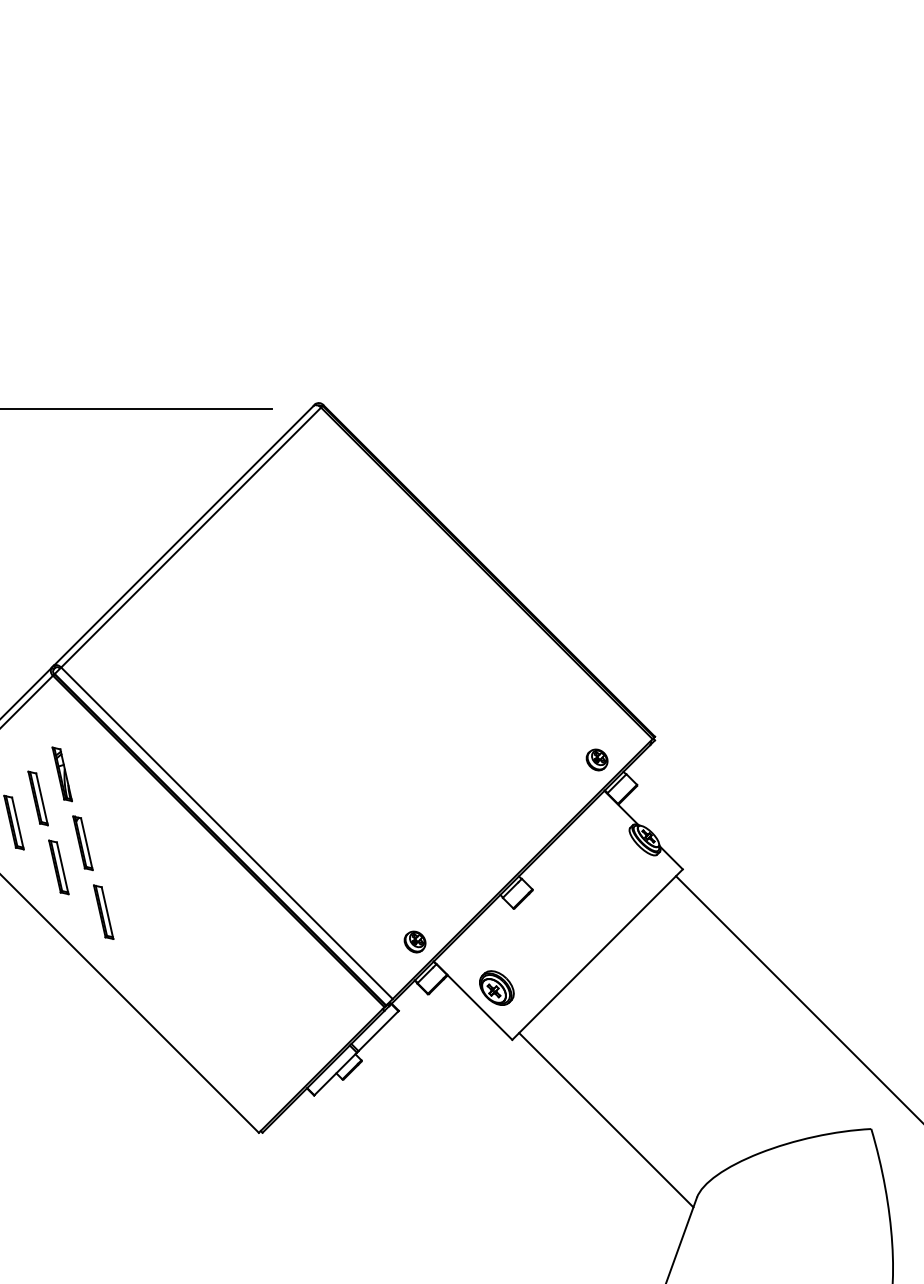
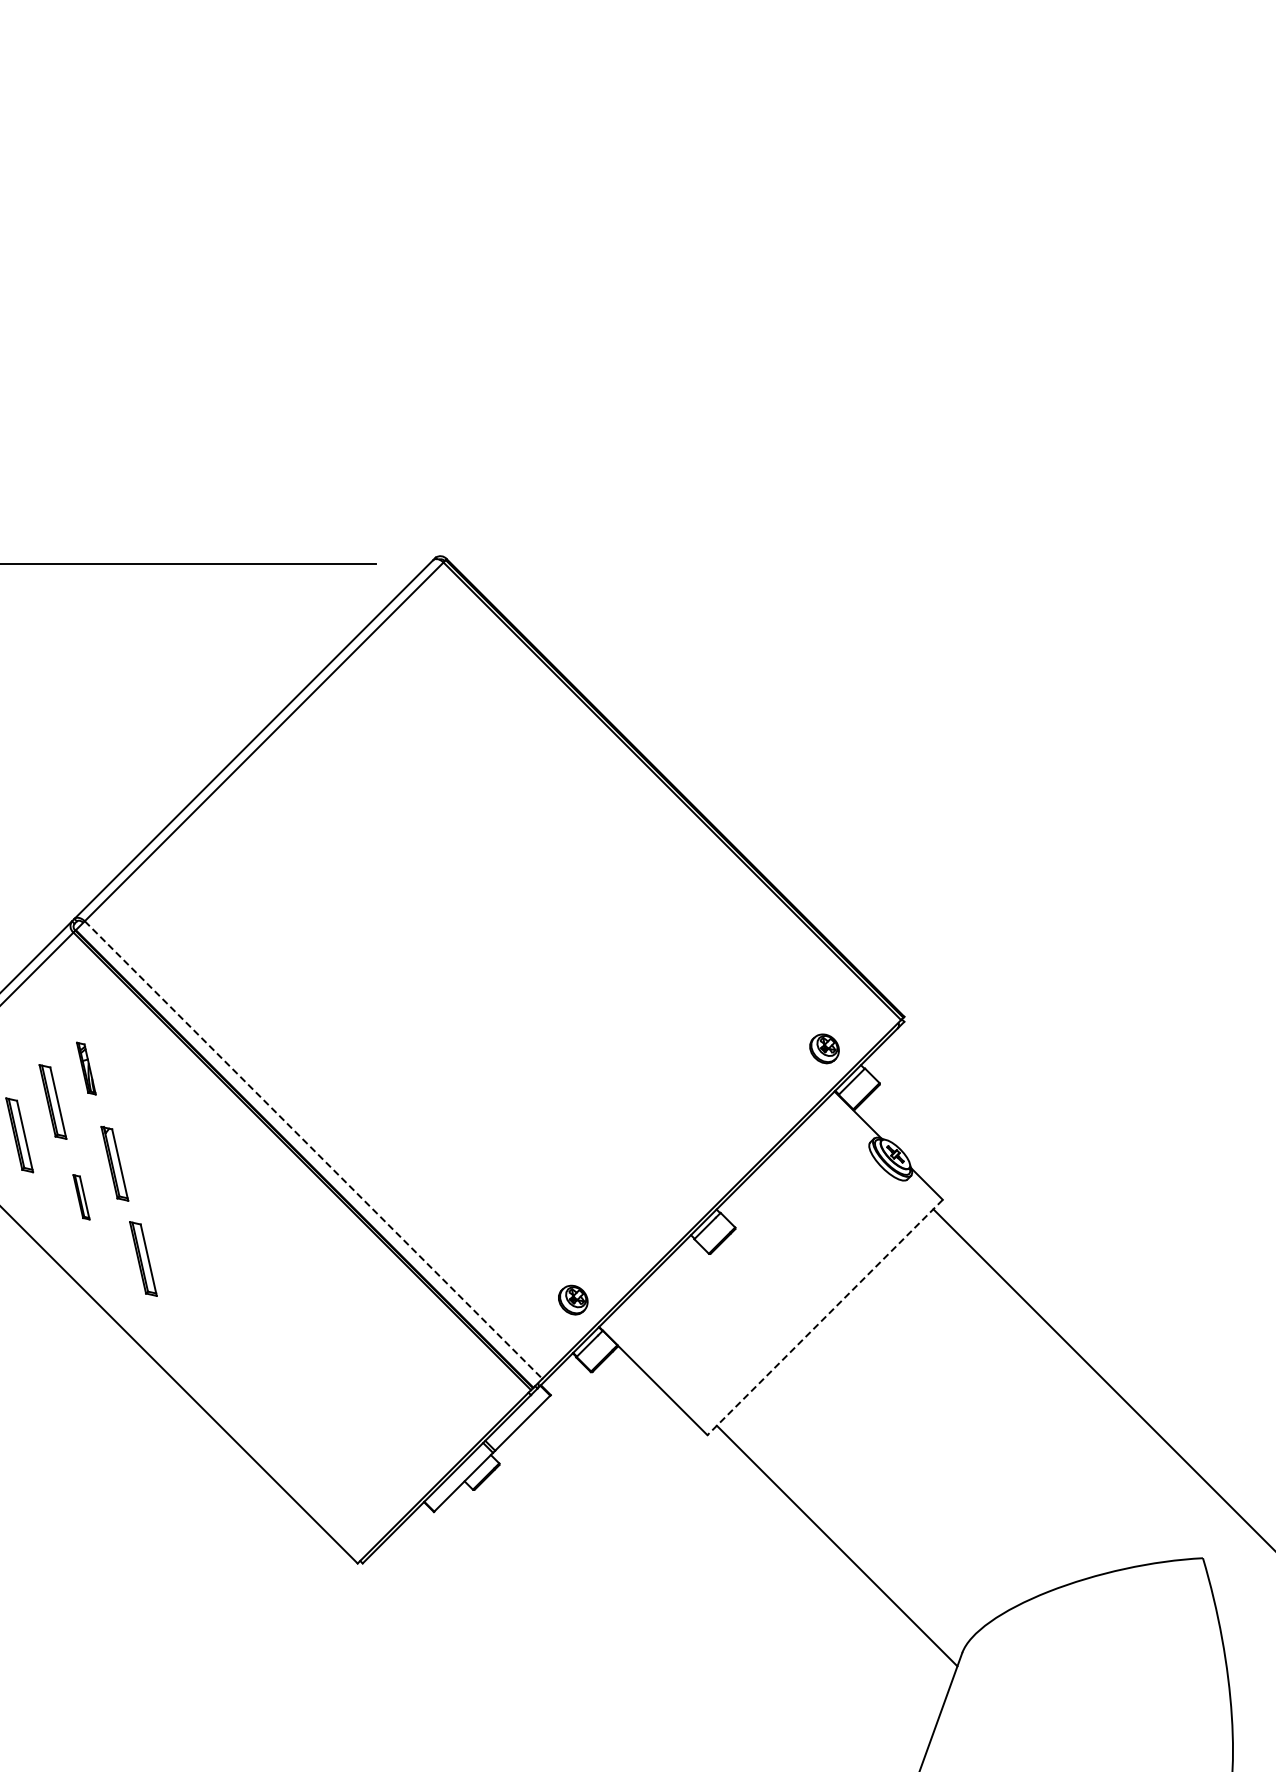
part: (62, 774) -> (86, 1068), size x0.7
line: (226, 833) -> (313, 1150), solid -> dashed
part: (58, 867) -> (81, 1197), size x0.6
line: (597, 954) -> (824, 1317), solid -> dashed
part: (496, 987) -> (685, 1363), removed

